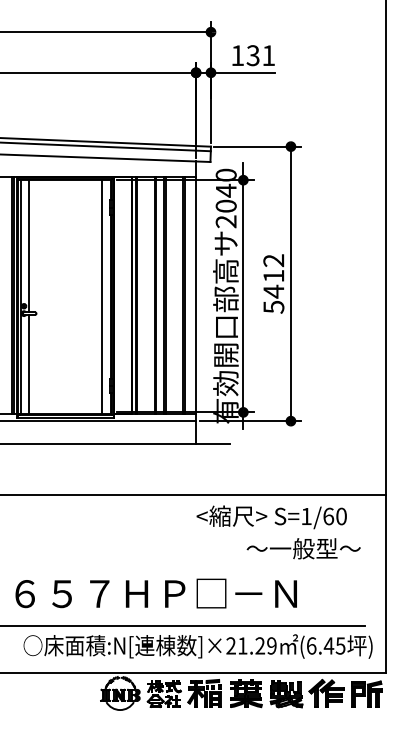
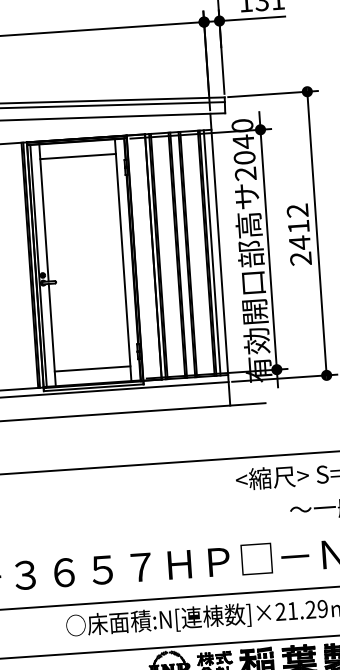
line: (65, 194) -> (77, 157), added
line: (188, 295) -> (211, 252), added
text: (273, 306) -> (300, 258), 5412 -> 2412
line: (65, 399) -> (92, 368), added

